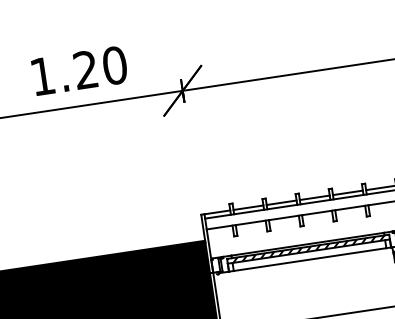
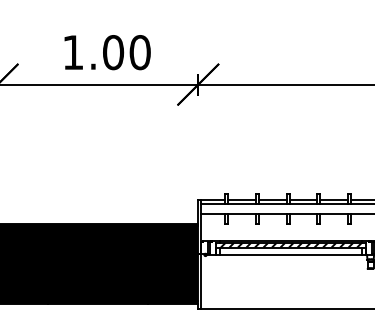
text: (86, 69) -> (113, 52), 1.20 -> 1.00

